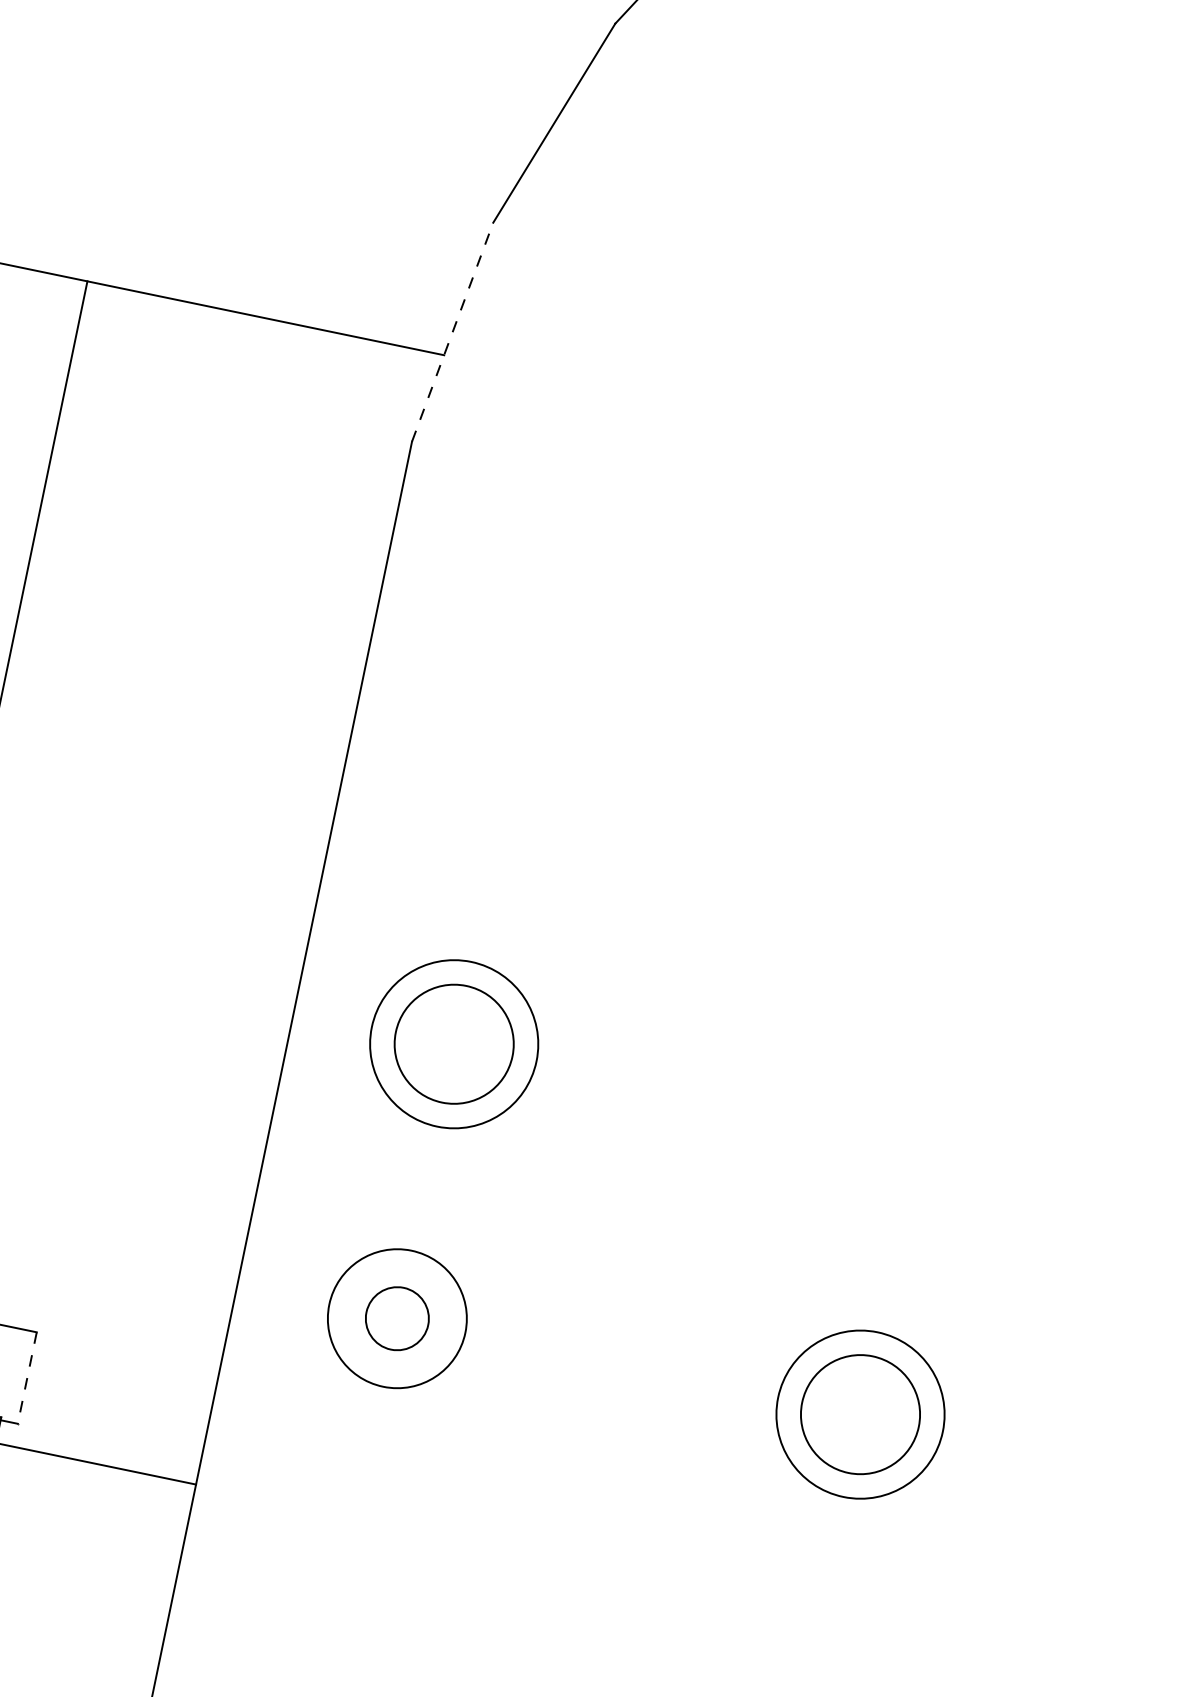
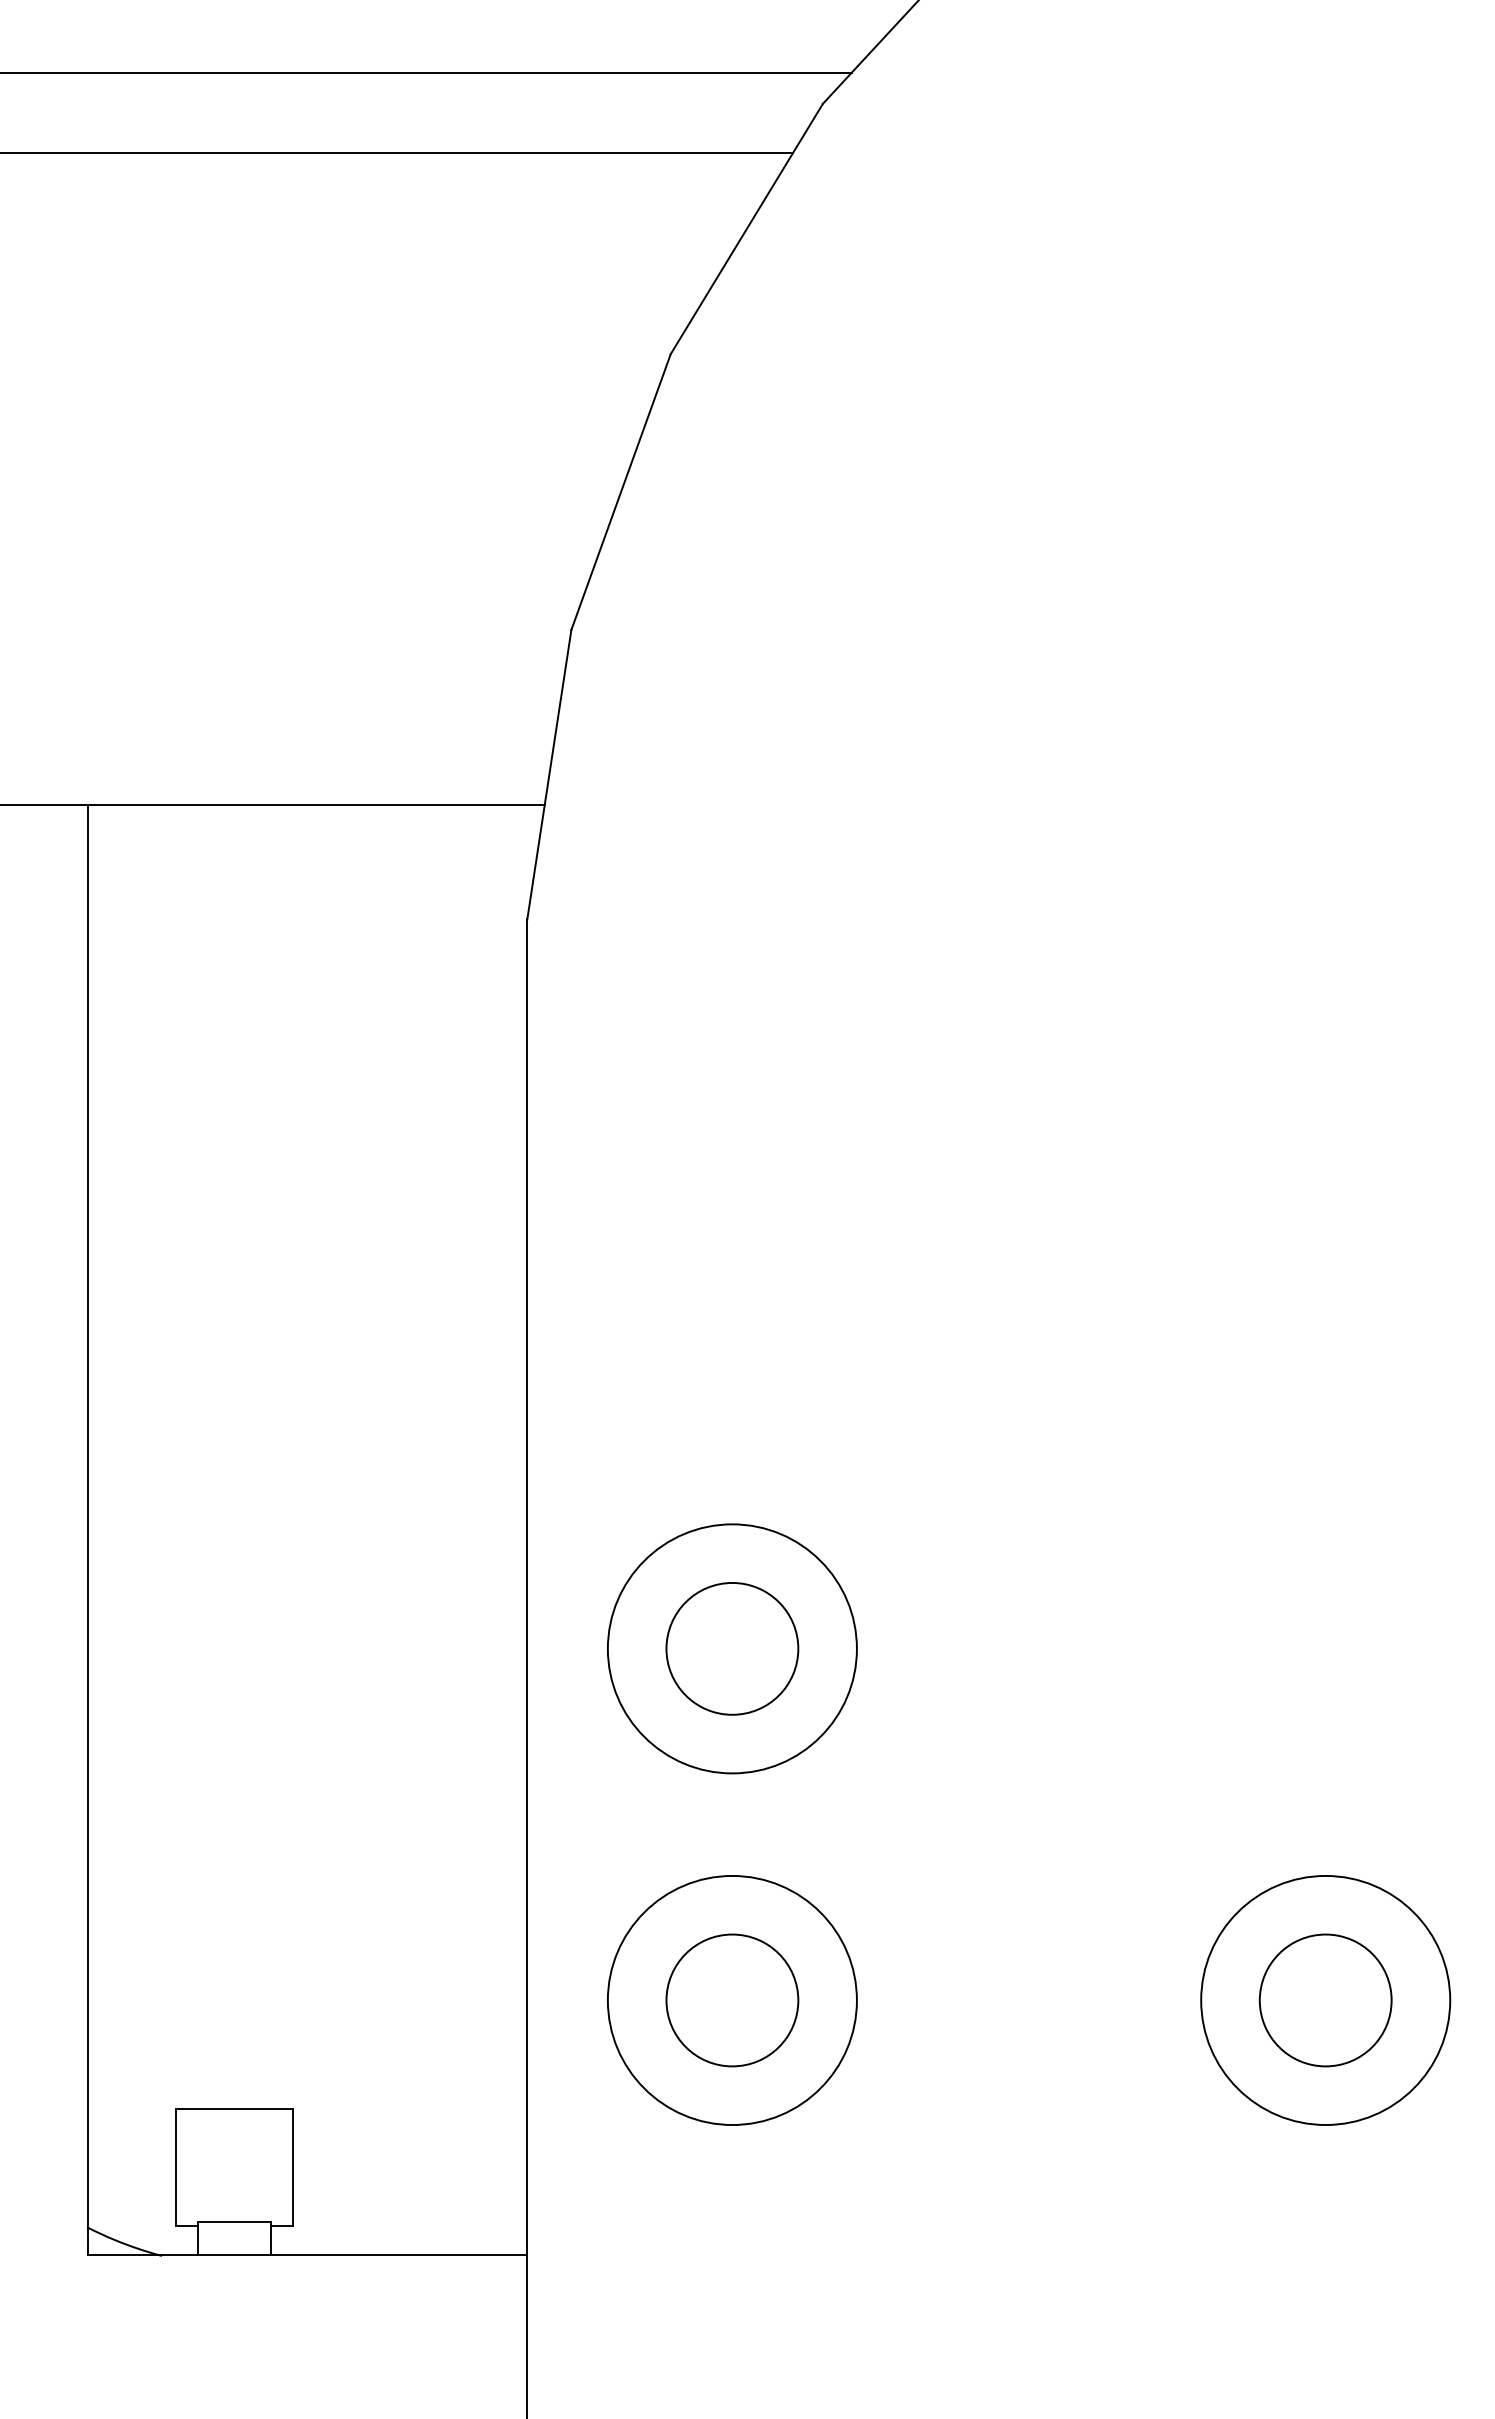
line: (452, 332) -> (549, 774), dashed -> solid
circle: (453, 1043) -> (731, 1648), size x1.67
circle: (454, 1043) -> (732, 1648), size x0.62
circle: (396, 1317) -> (731, 1999), size x1.43
circle: (397, 1318) -> (732, 2000), size x1.67
line: (26, 1378) -> (292, 2167), dashed -> solid
circle: (860, 1413) -> (1325, 1999), size x1.67
circle: (860, 1414) -> (1325, 2000), size x0.62

